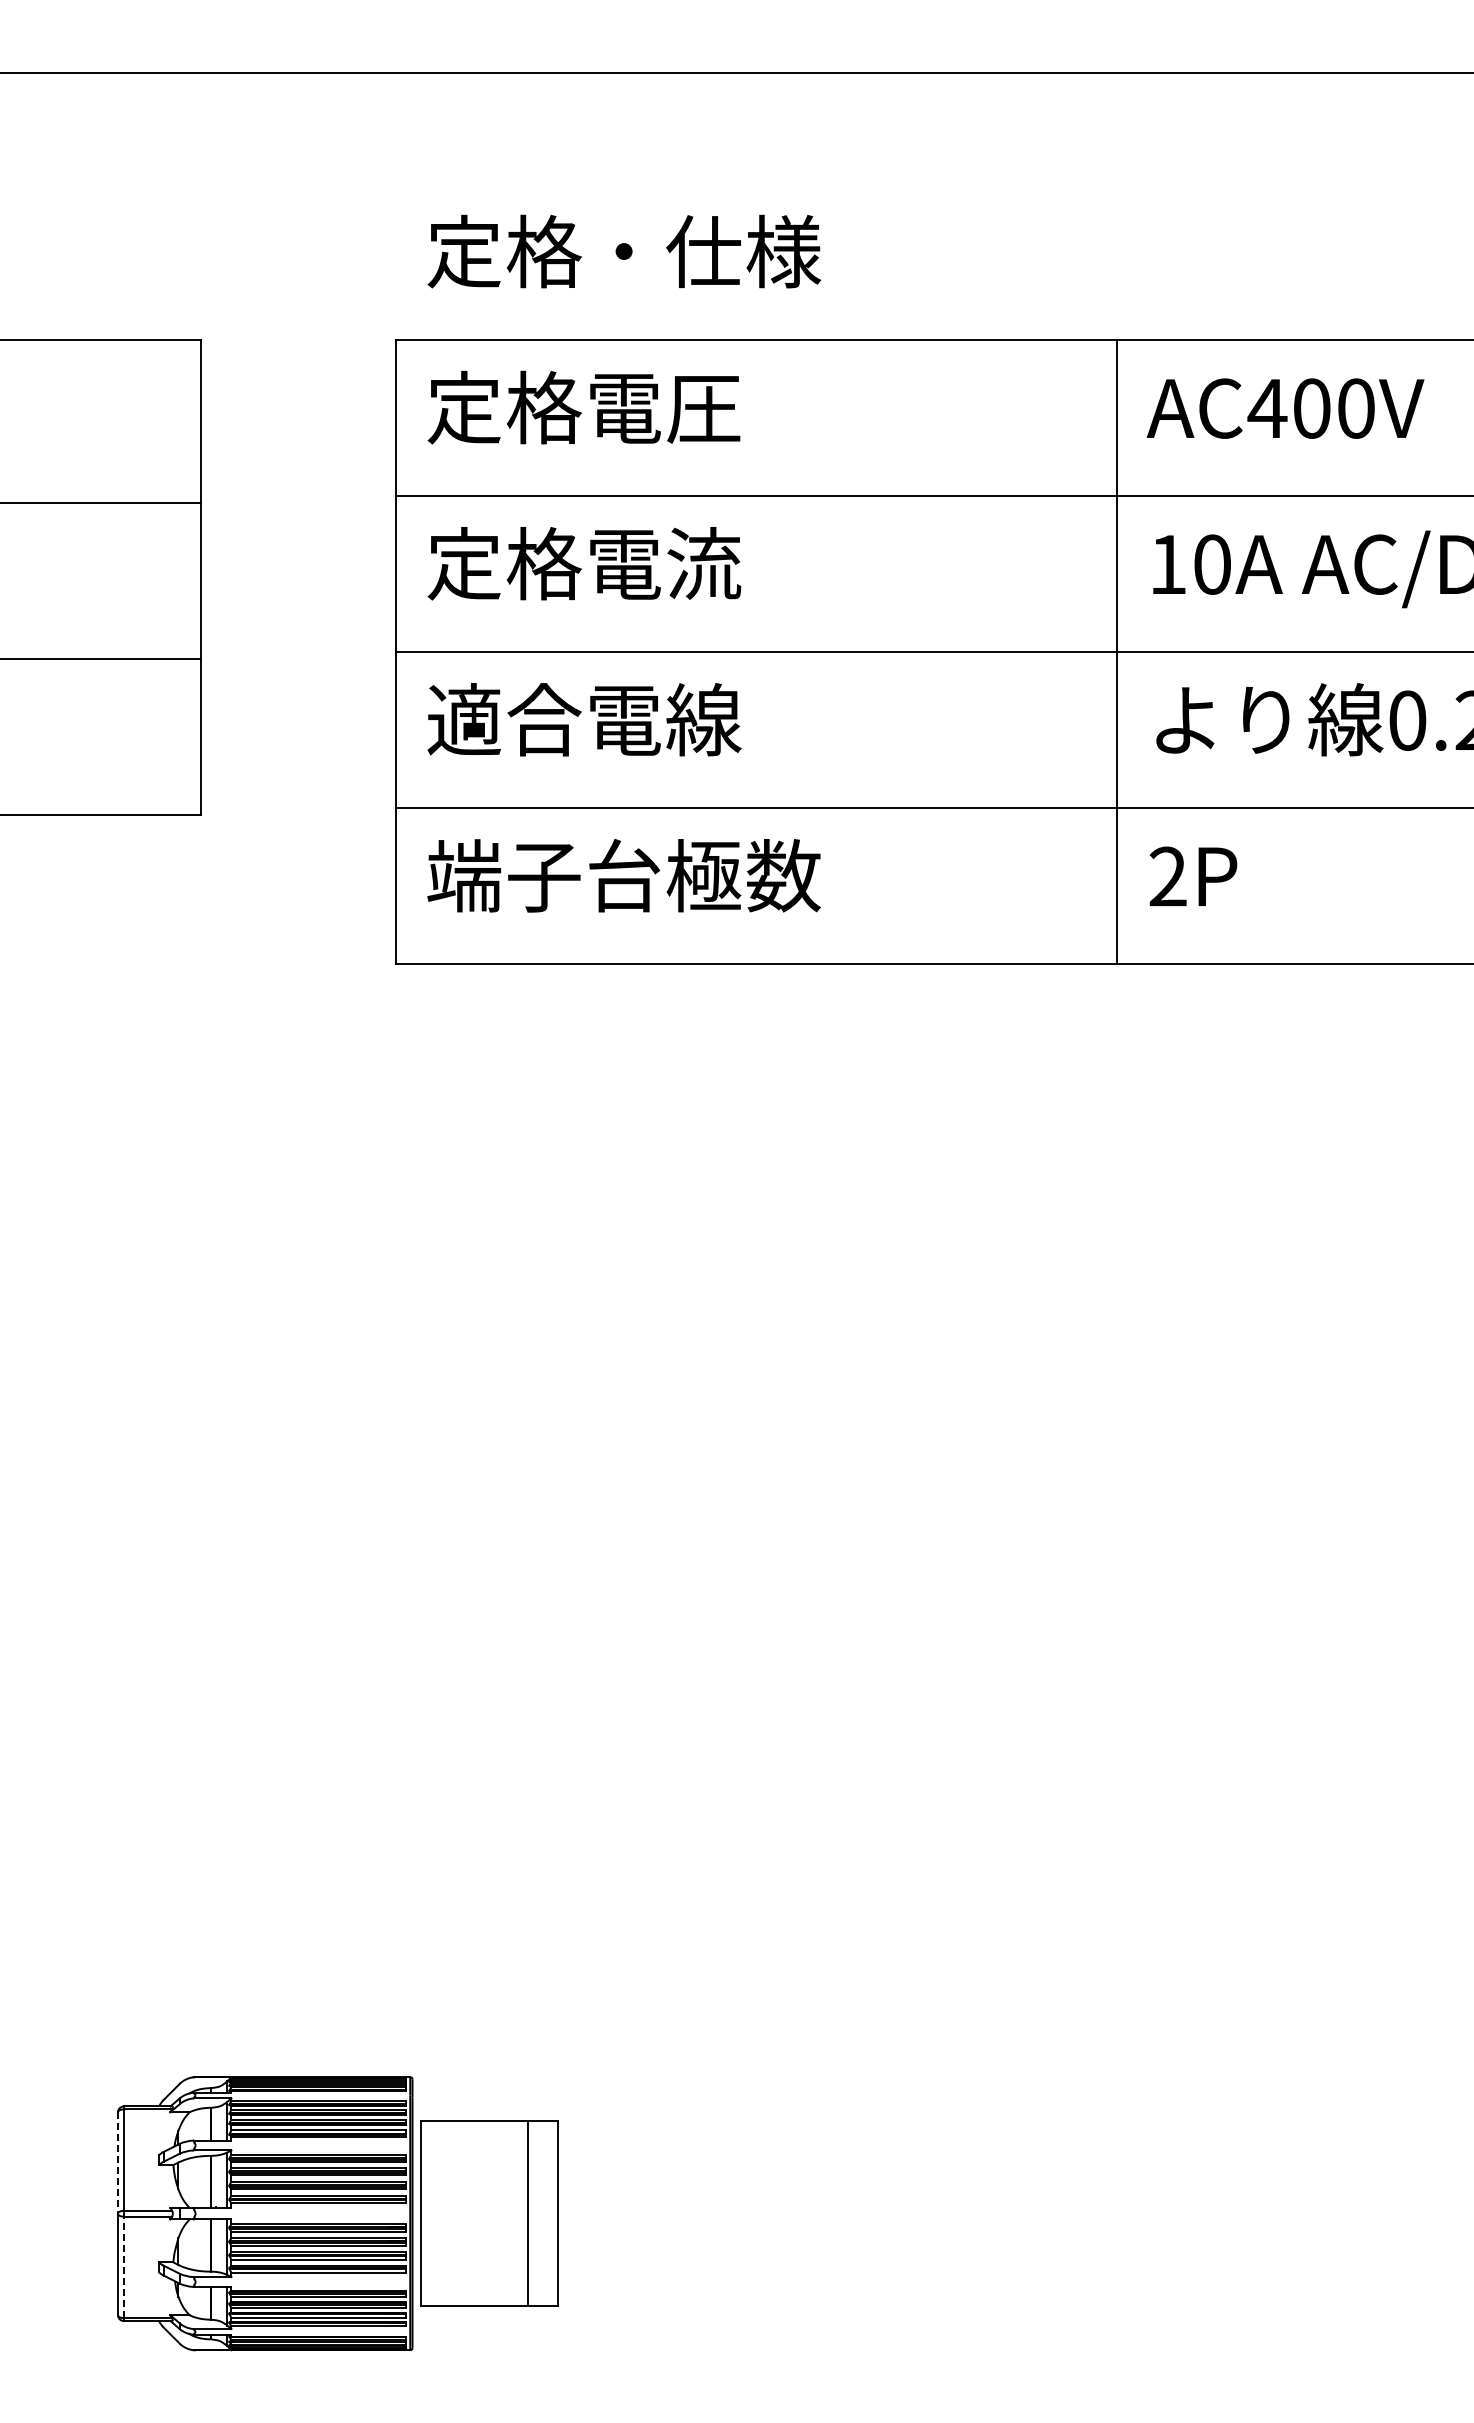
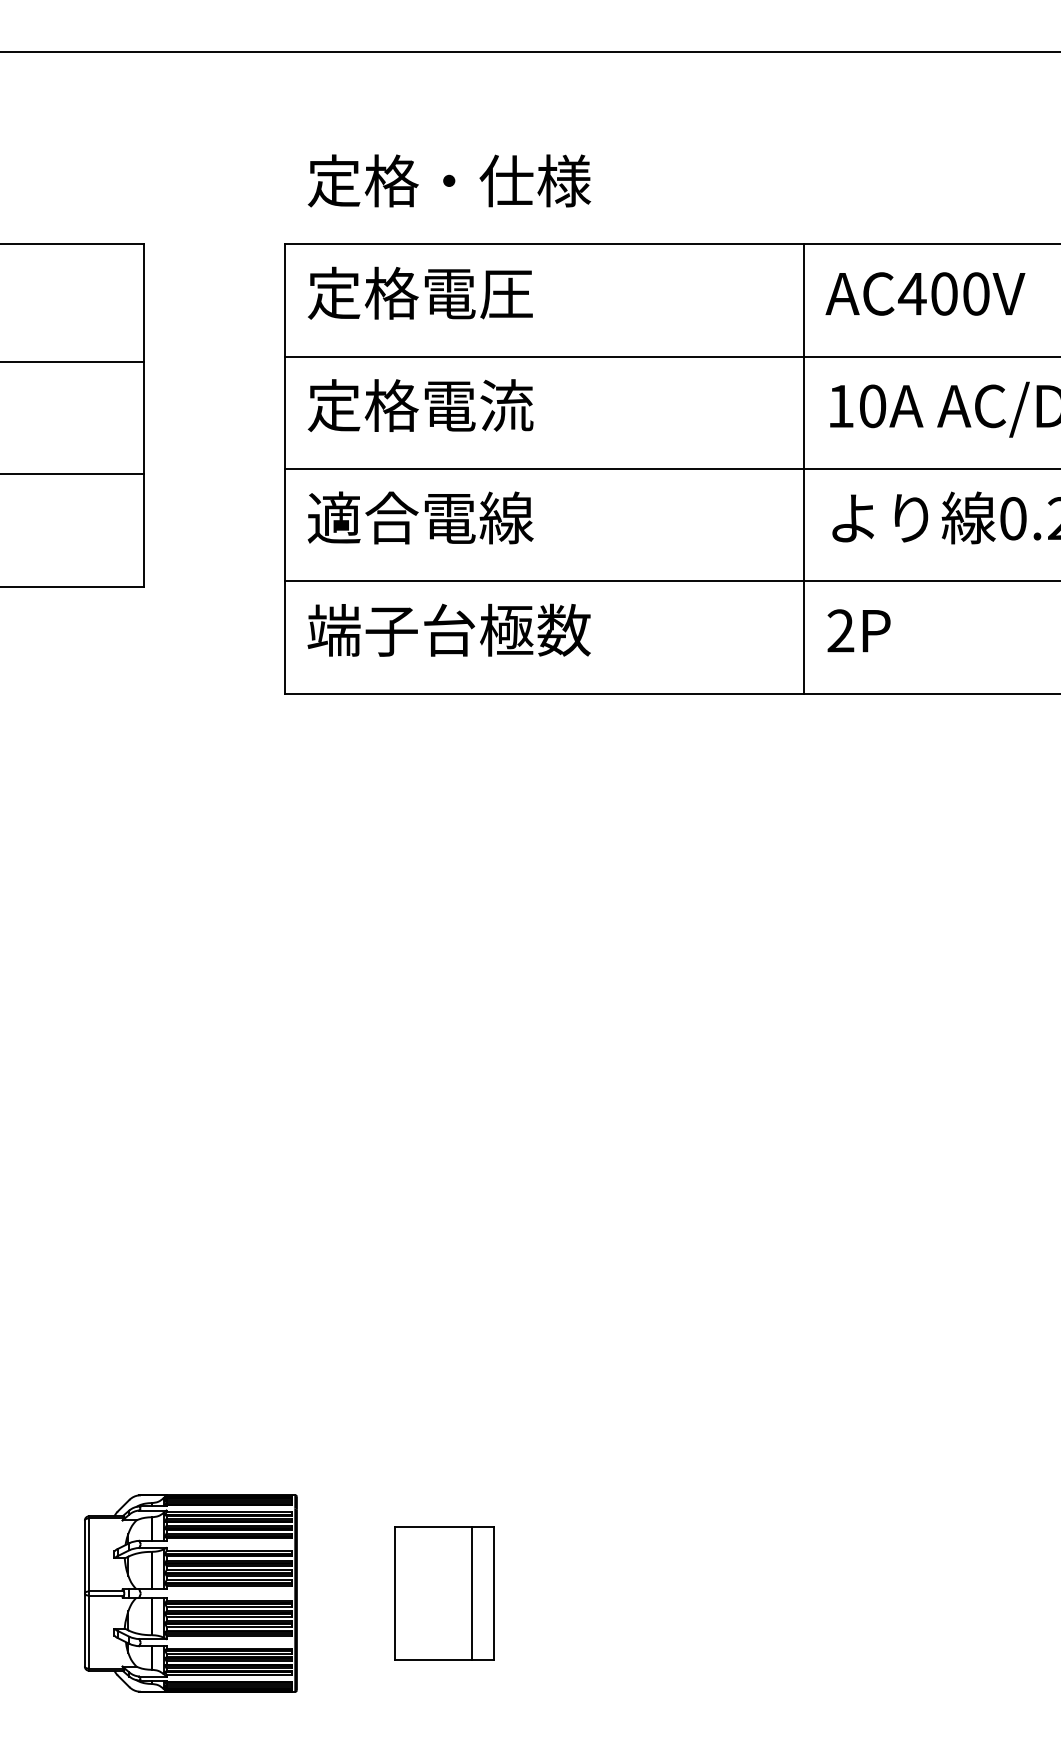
line: (117, 2163) -> (84, 1557), dashed -> solid
part: (489, 2213) -> (444, 1593), moved
line: (123, 2267) -> (88, 1632), dashed -> solid

